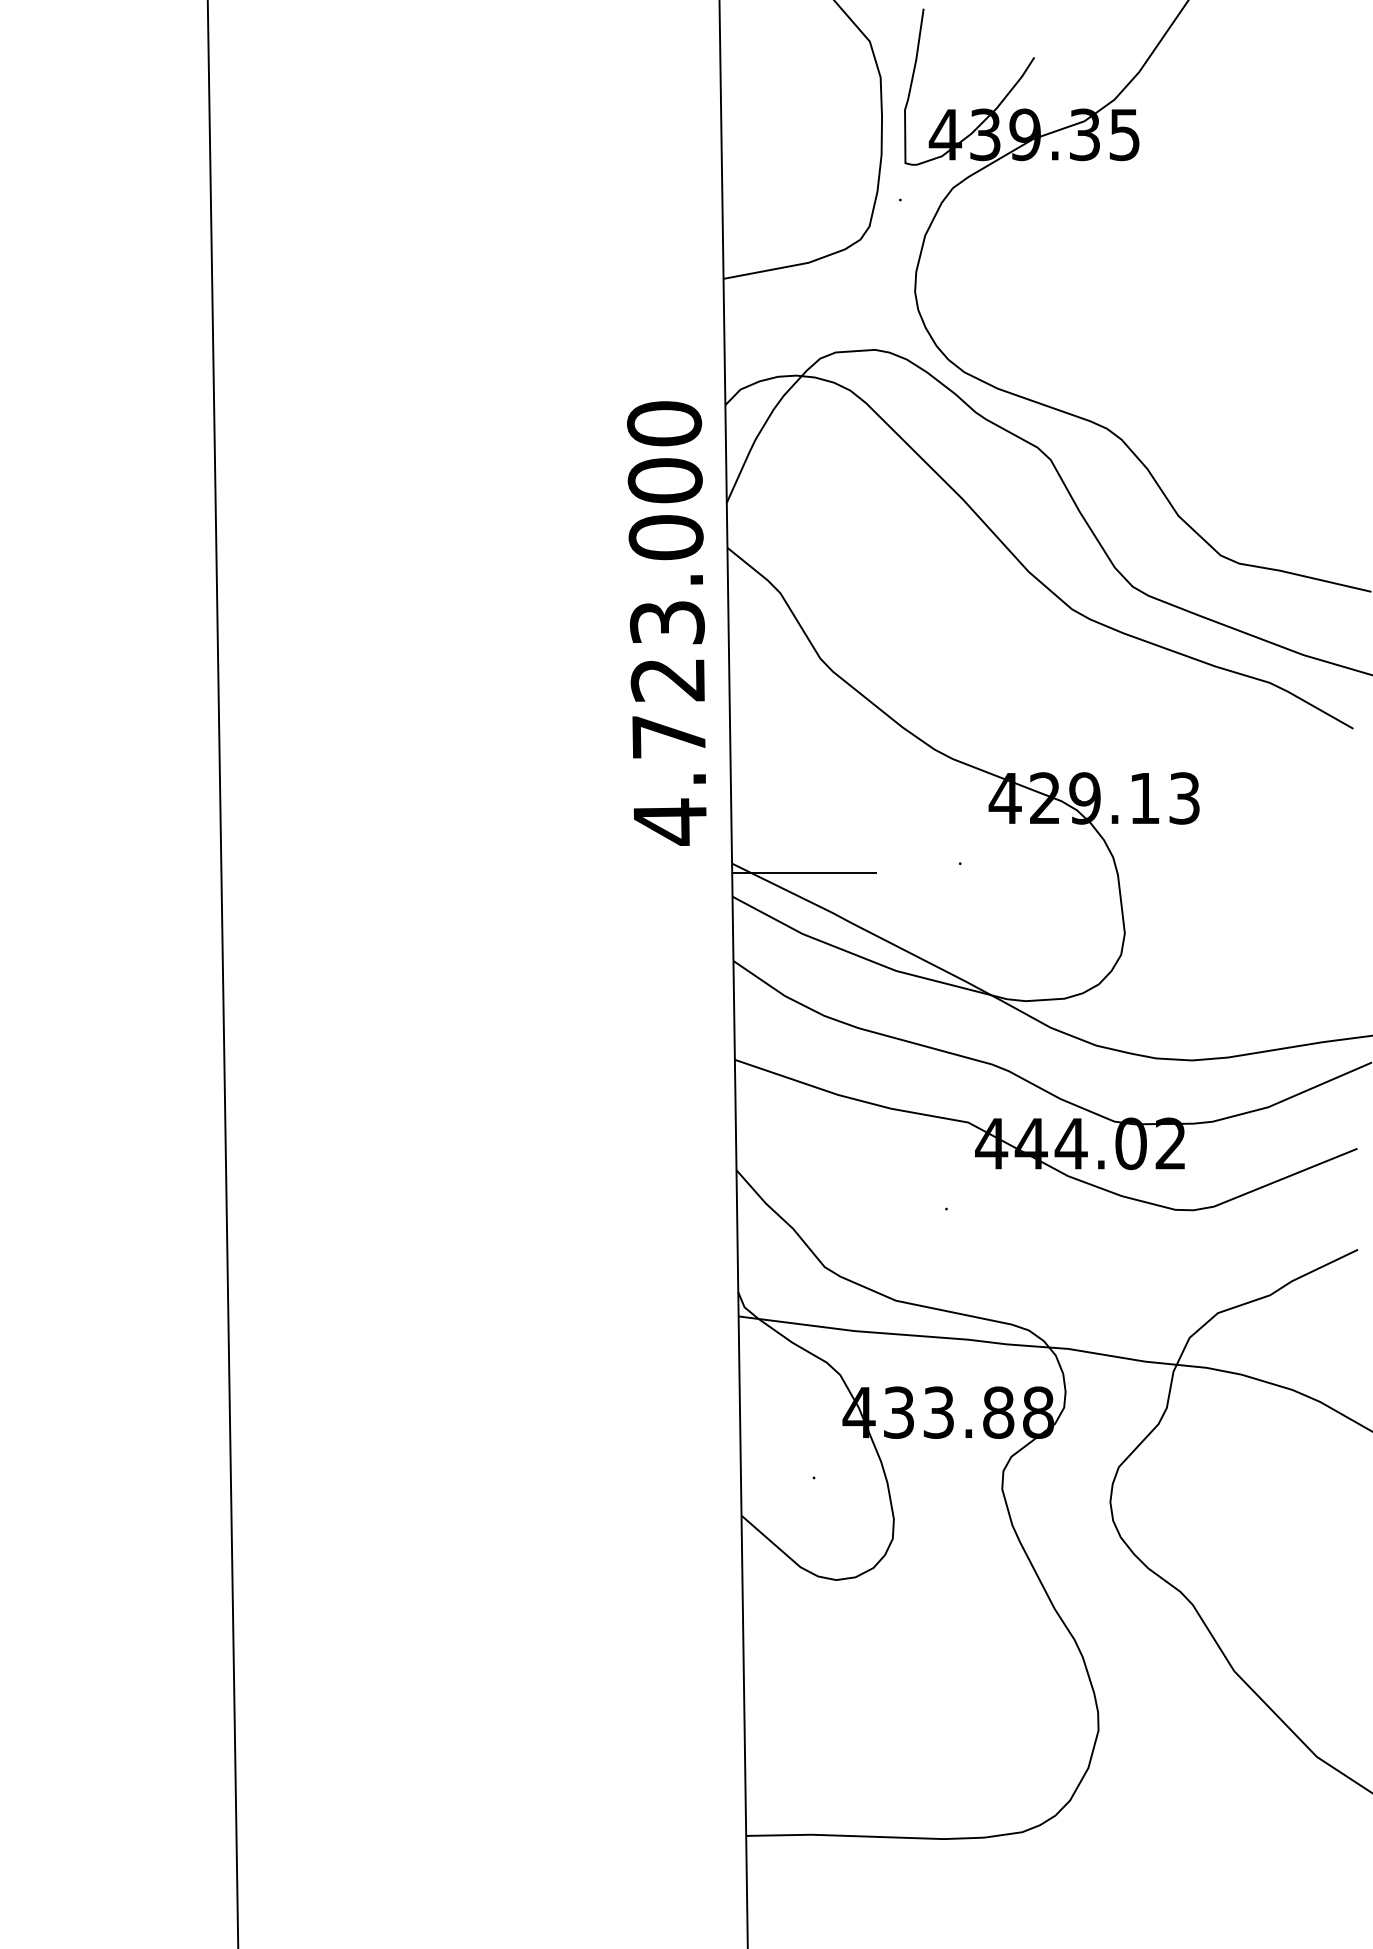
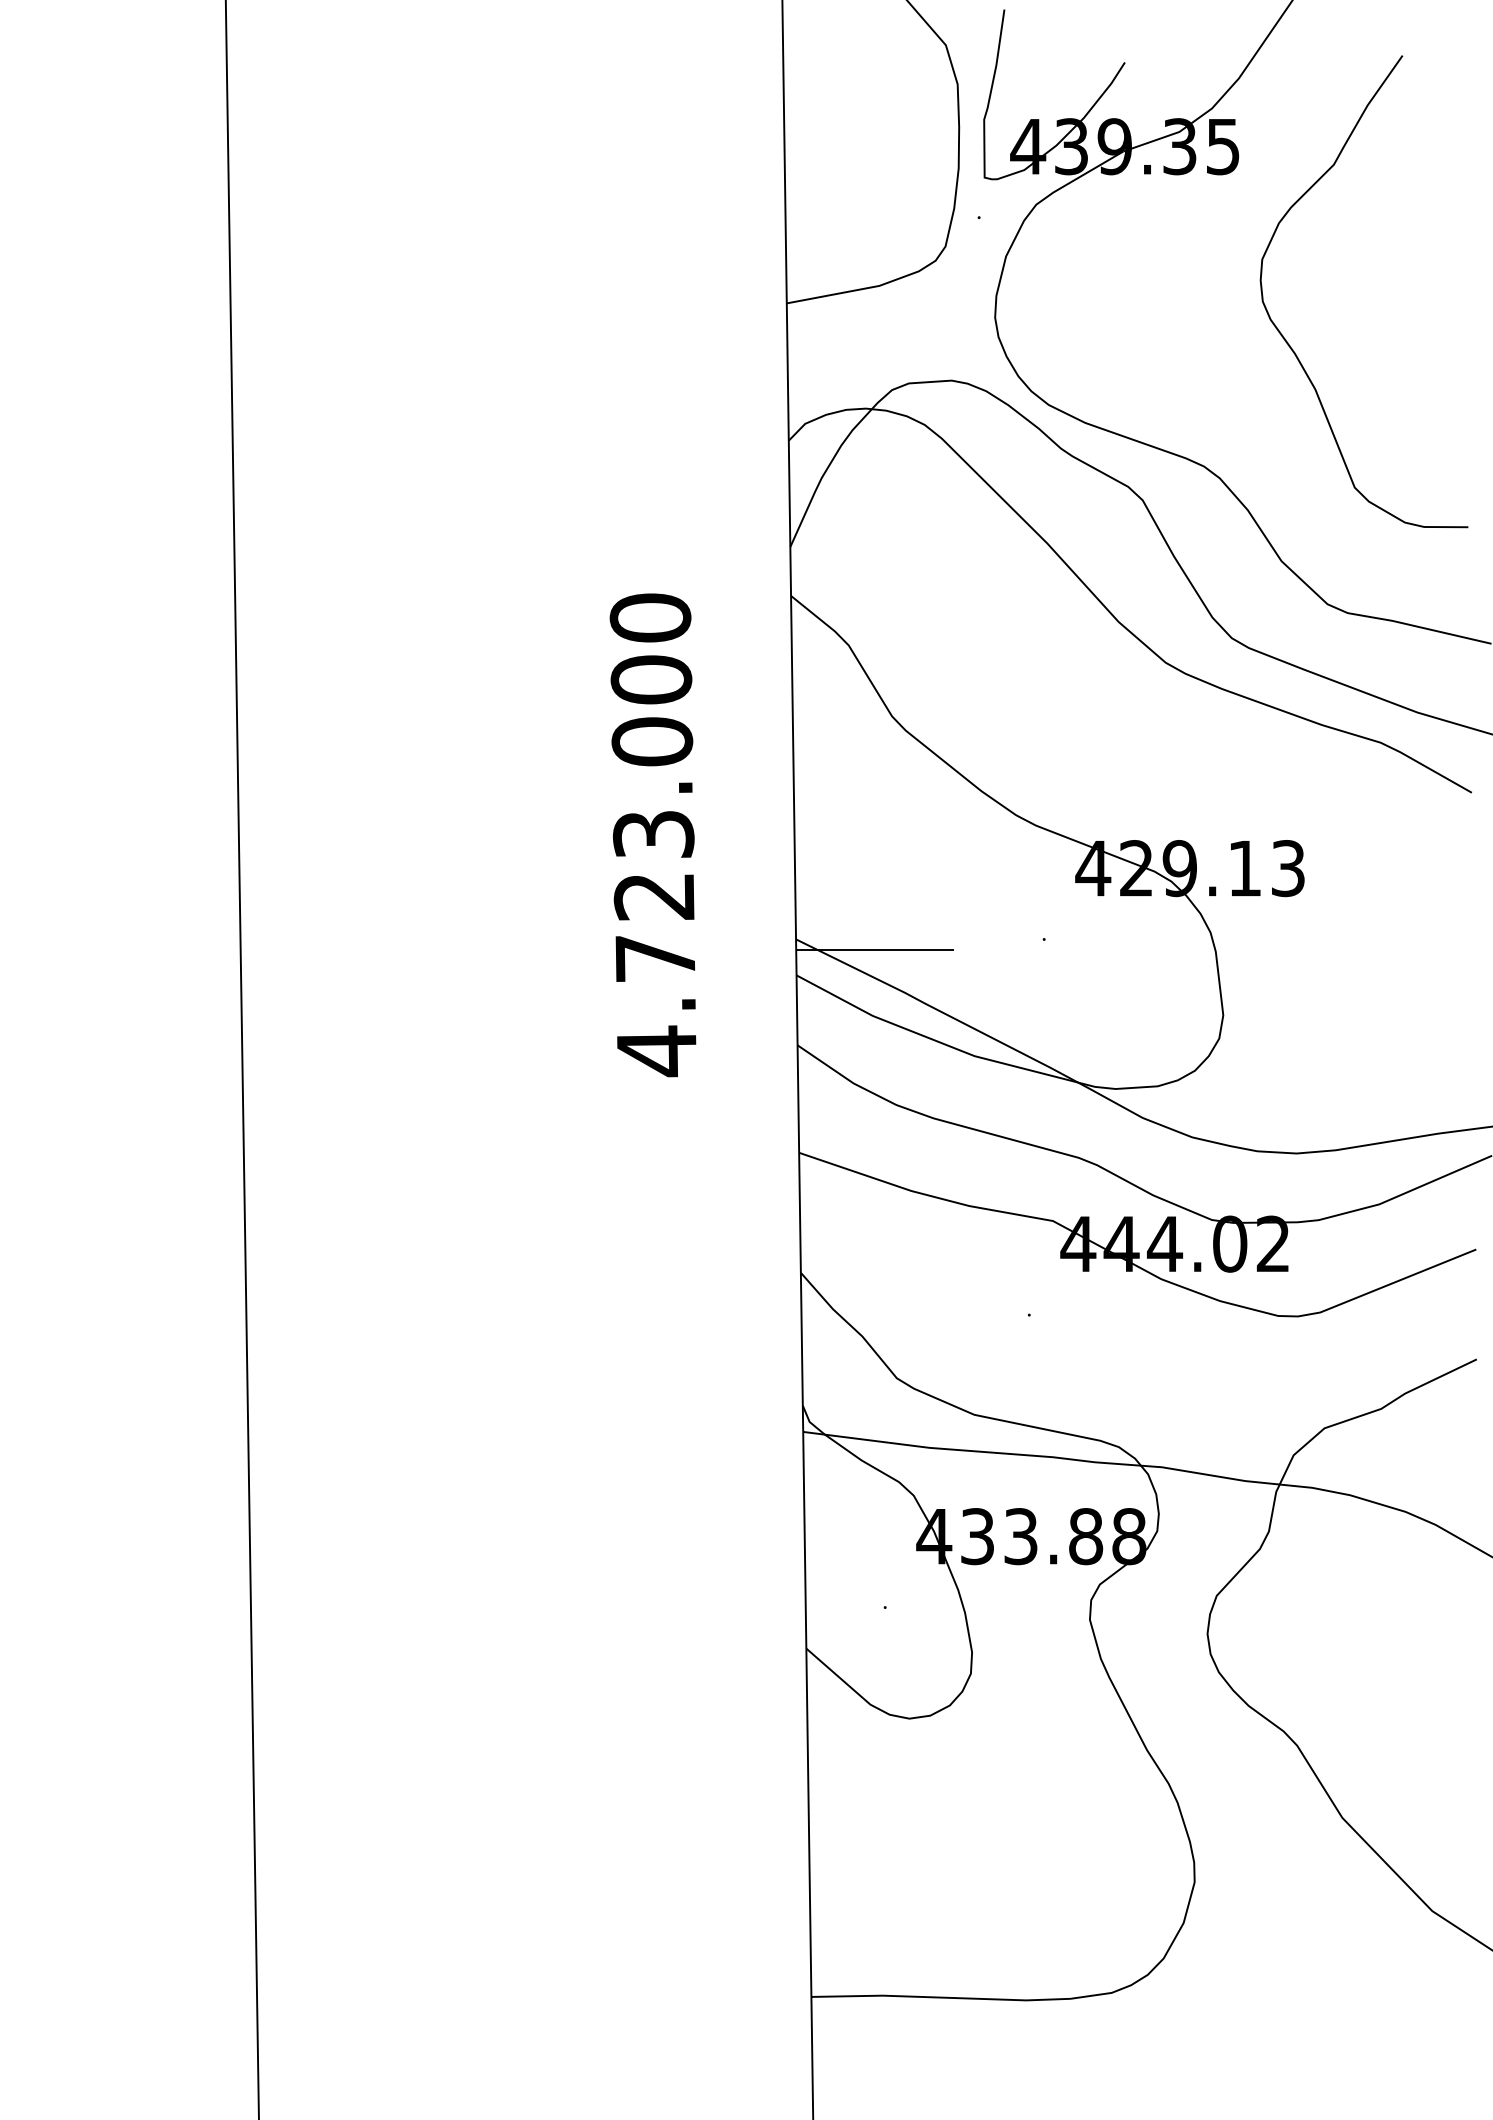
curve: (1184, 314) -> (1288, 342), added
text: (666, 623) -> (652, 835), moved

